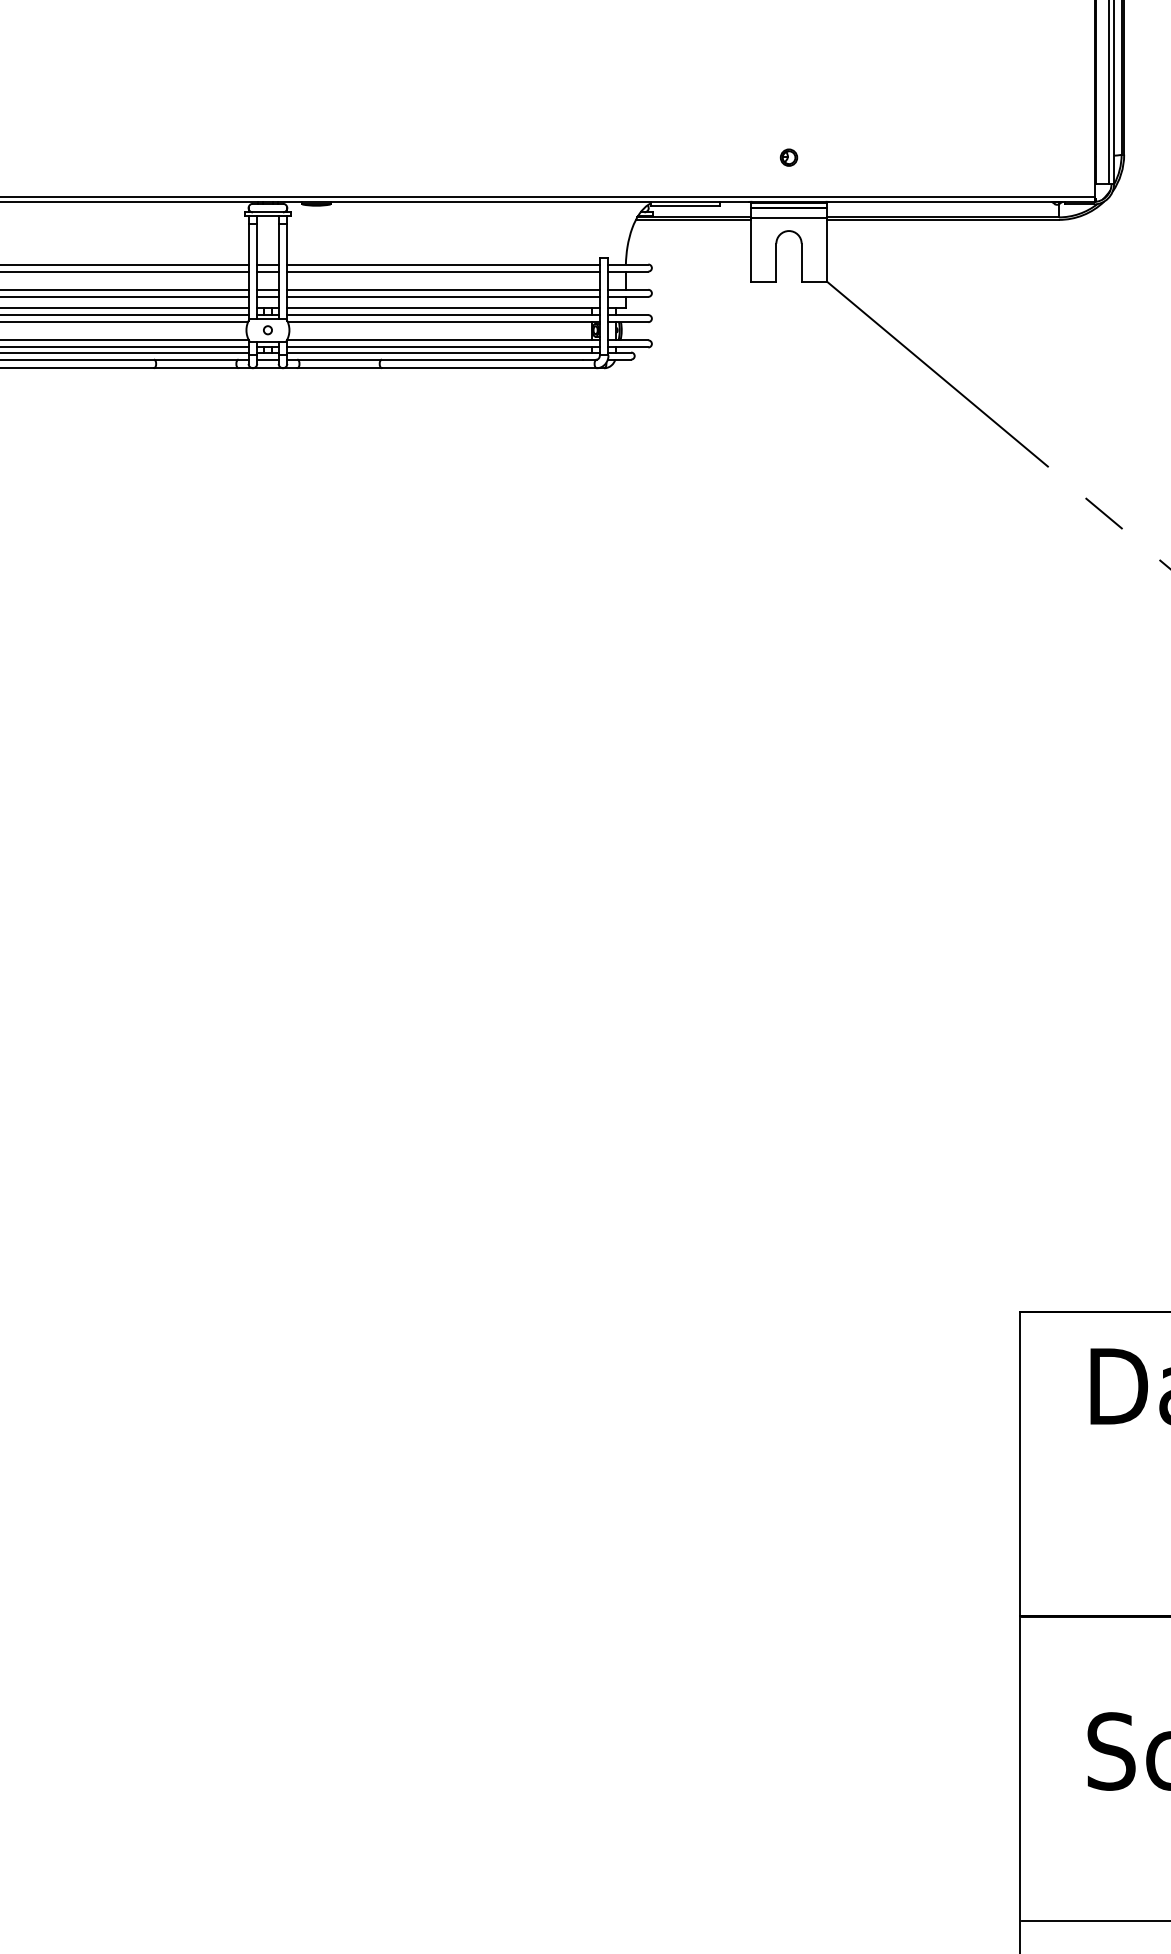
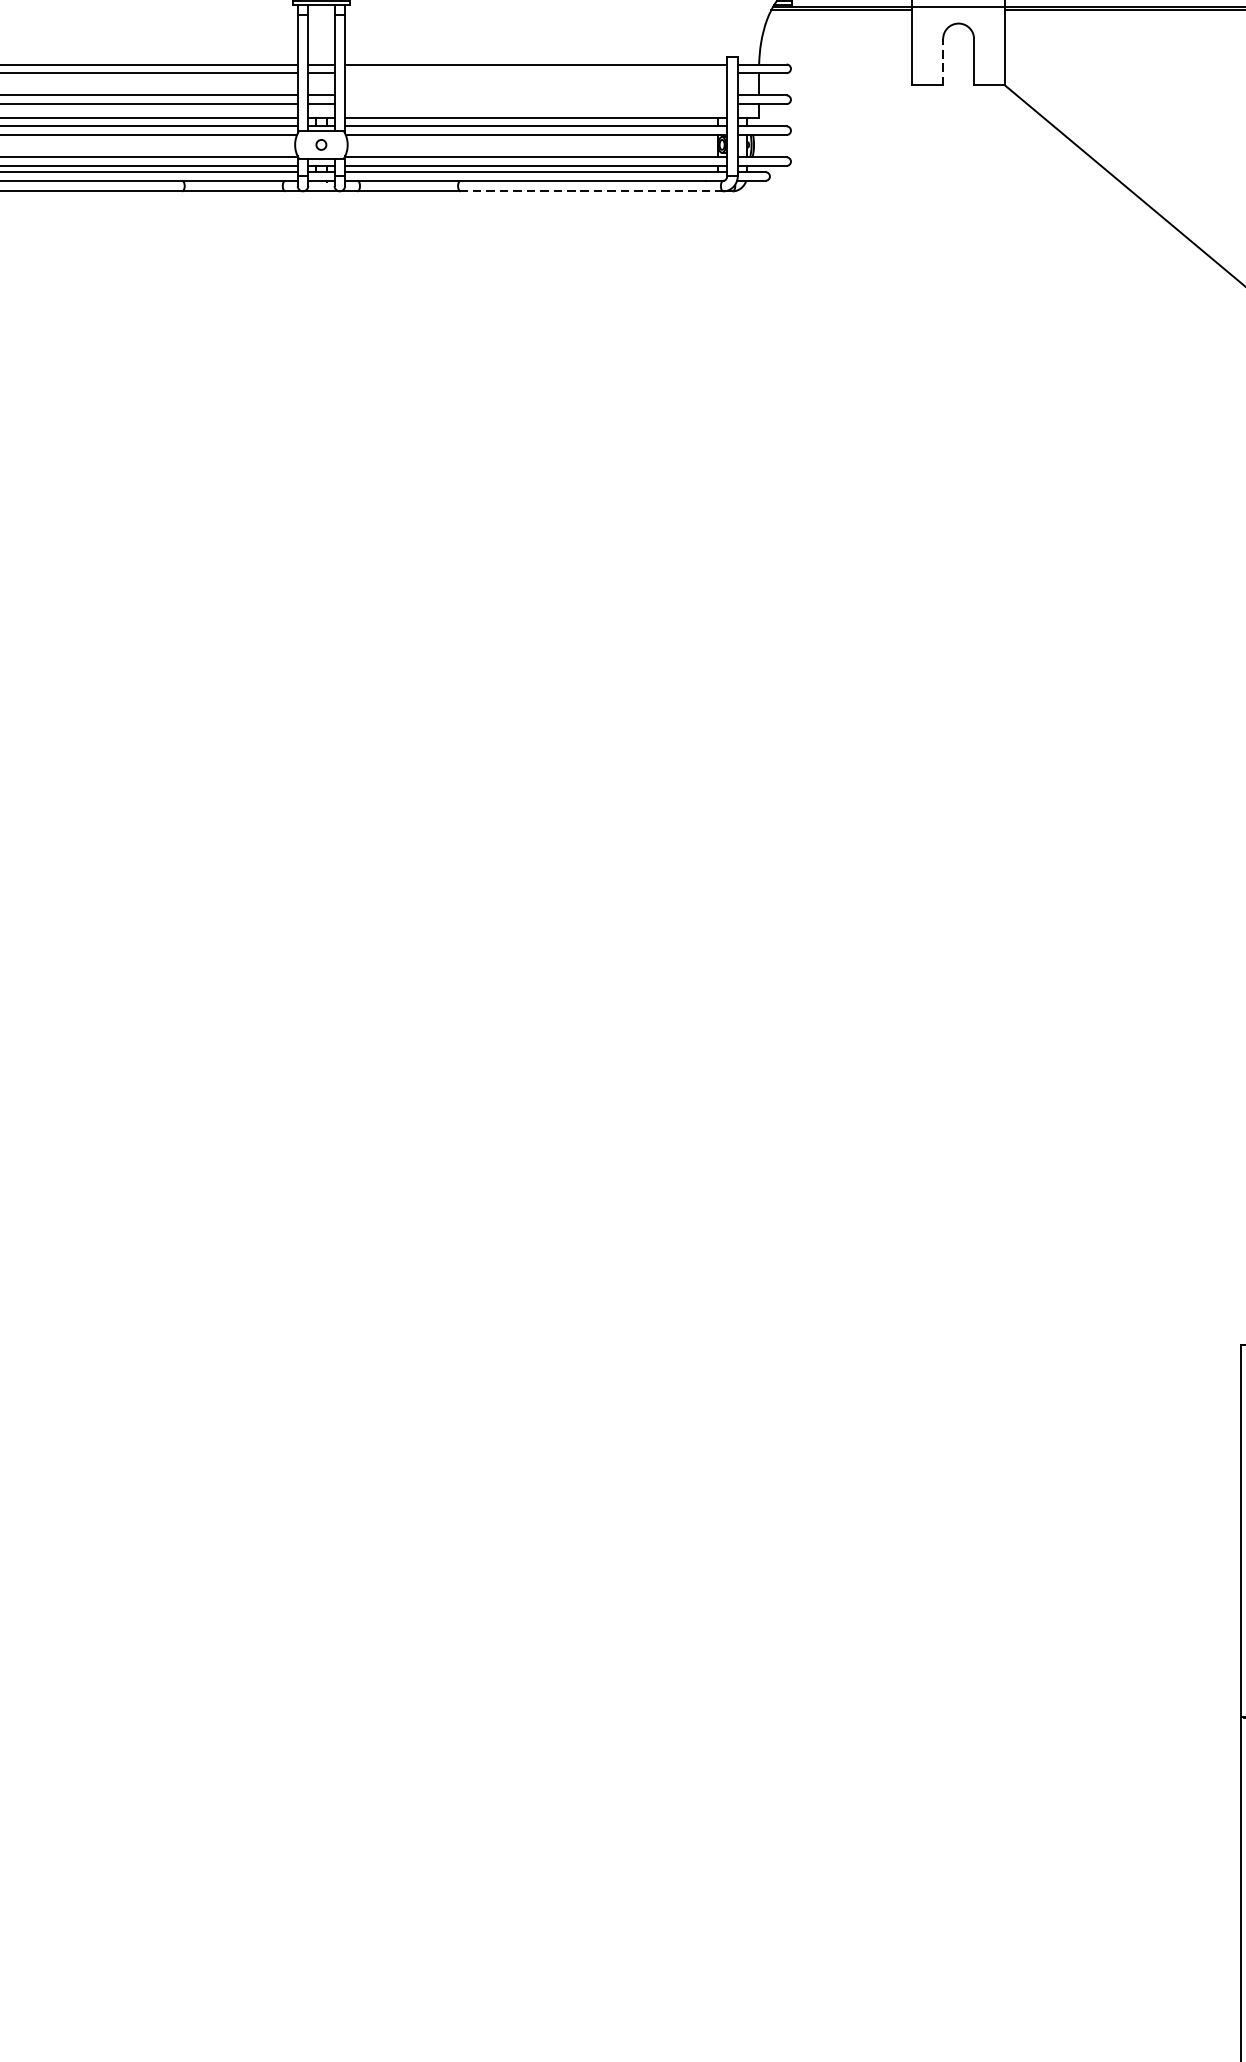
line: (776, 262) -> (943, 62), solid -> dashed
line: (443, 271) -> (536, 73), removed
line: (443, 289) -> (536, 95), removed
line: (443, 296) -> (536, 103), removed
line: (488, 368) -> (591, 191), solid -> dashed

